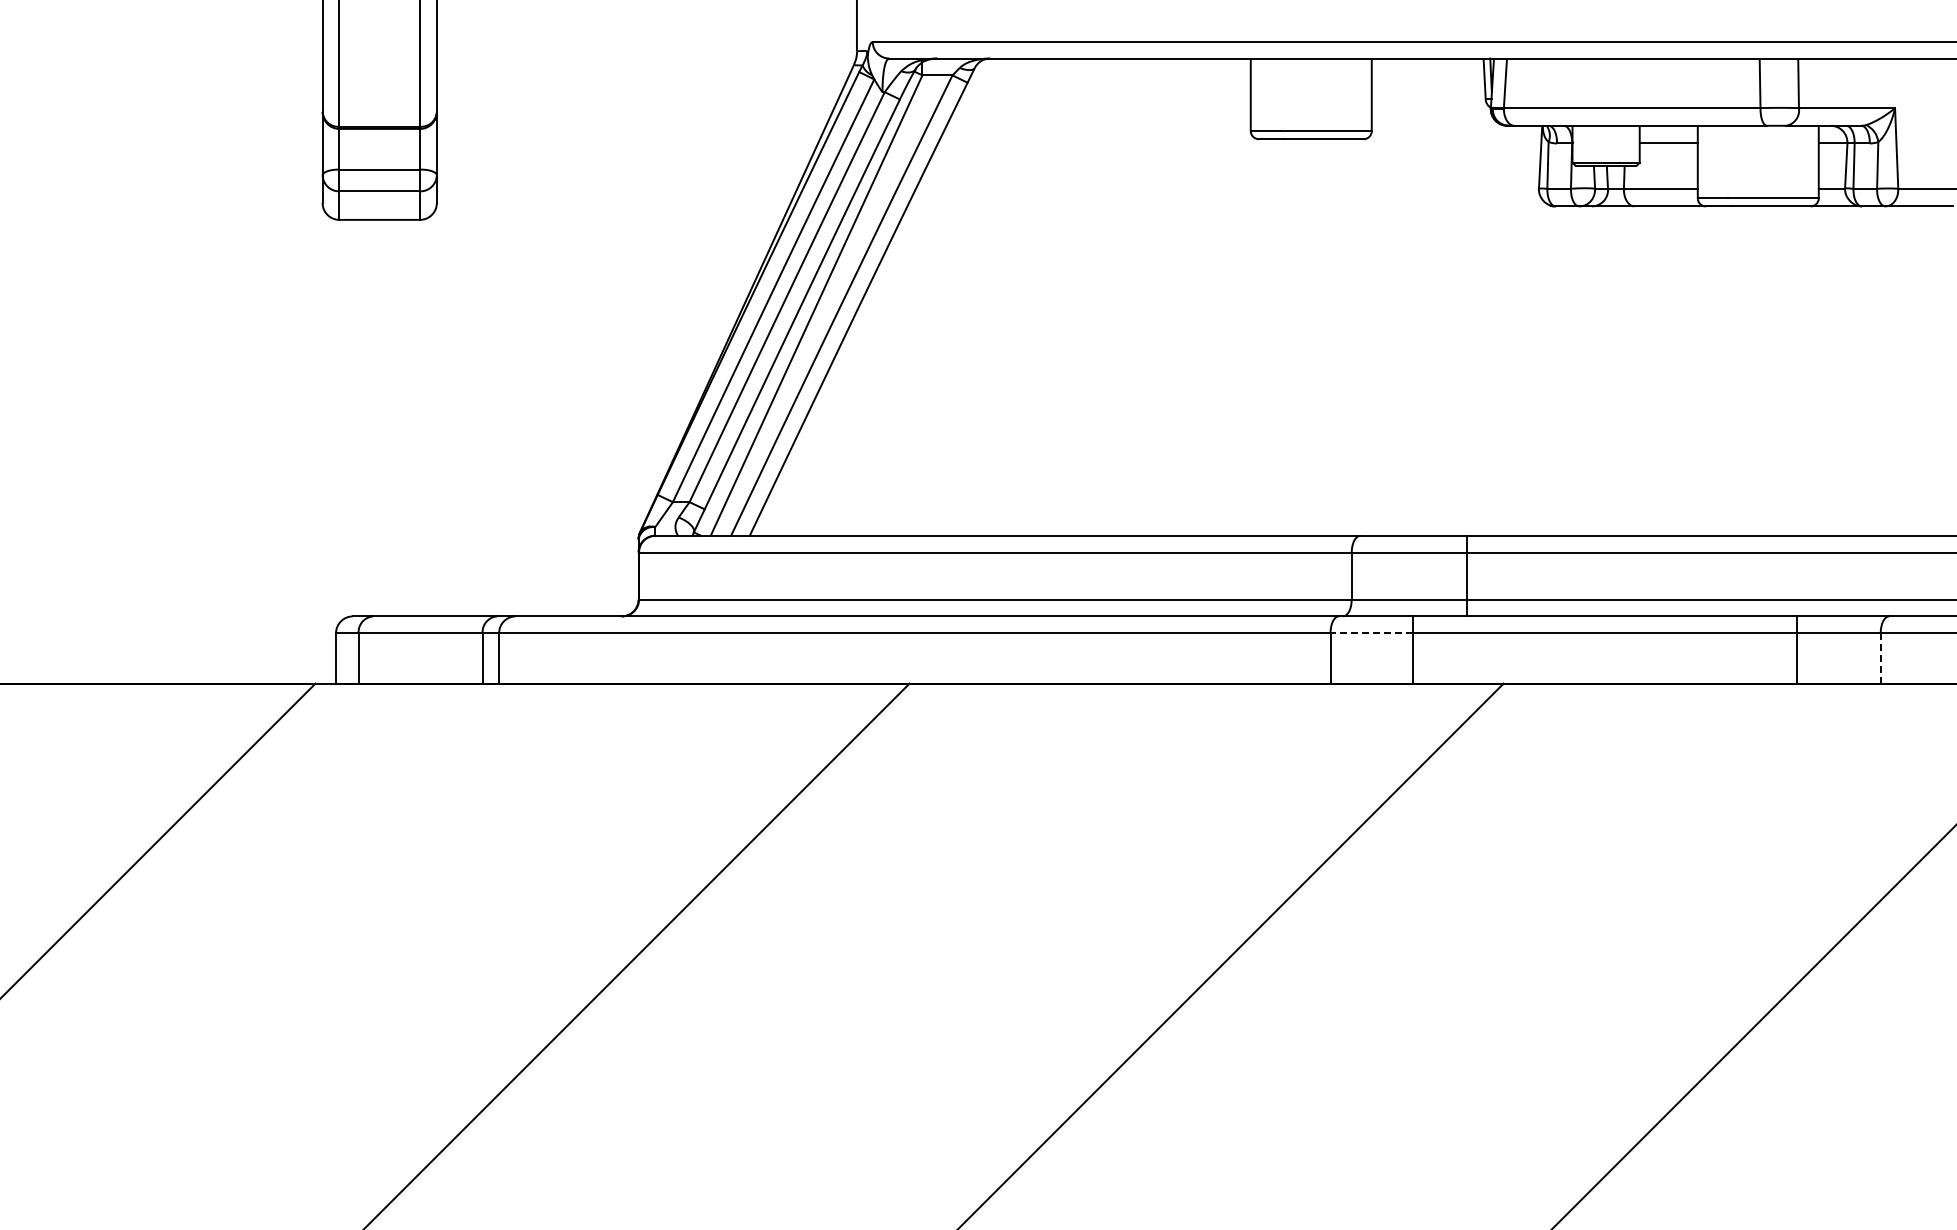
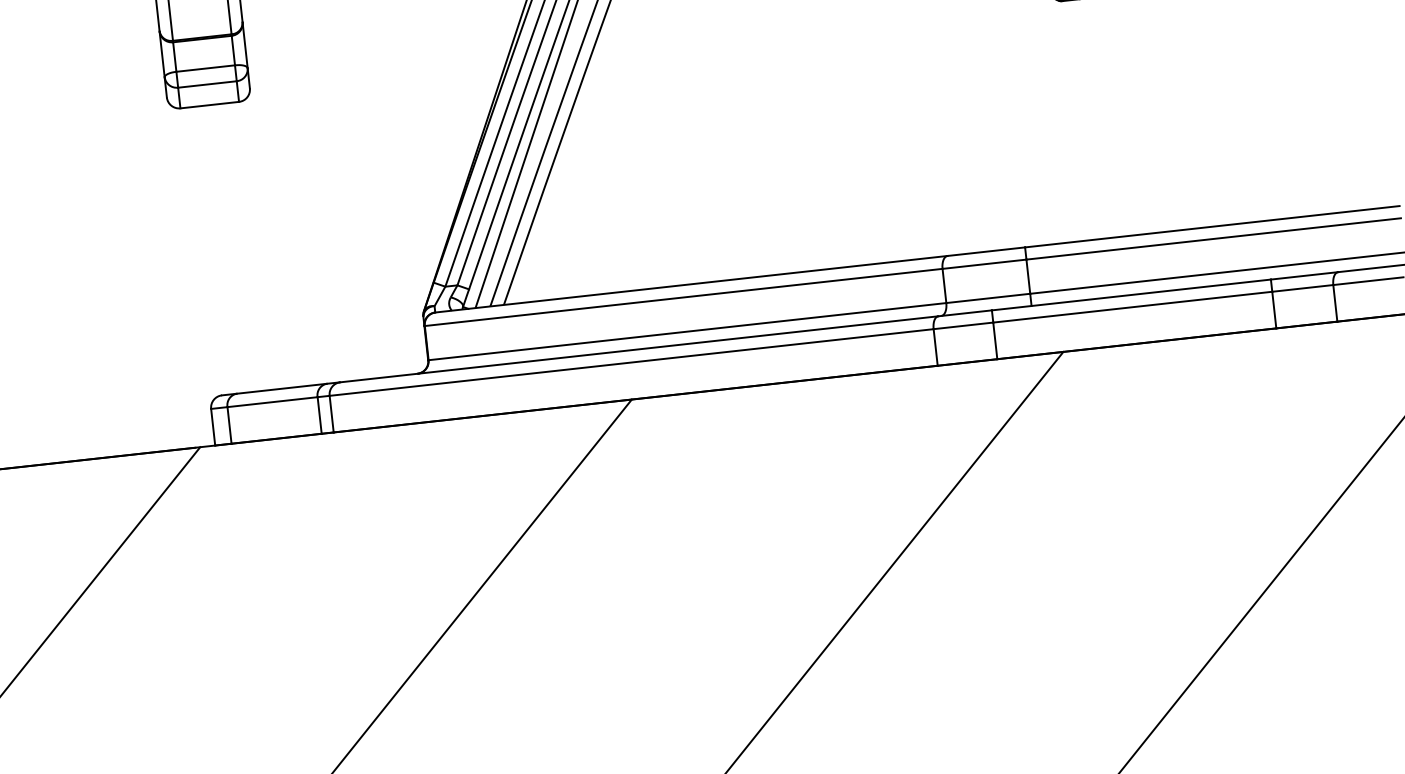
line: (1371, 633) -> (963, 326), dashed -> solid
line: (1880, 658) -> (1335, 303), dashed -> solid

